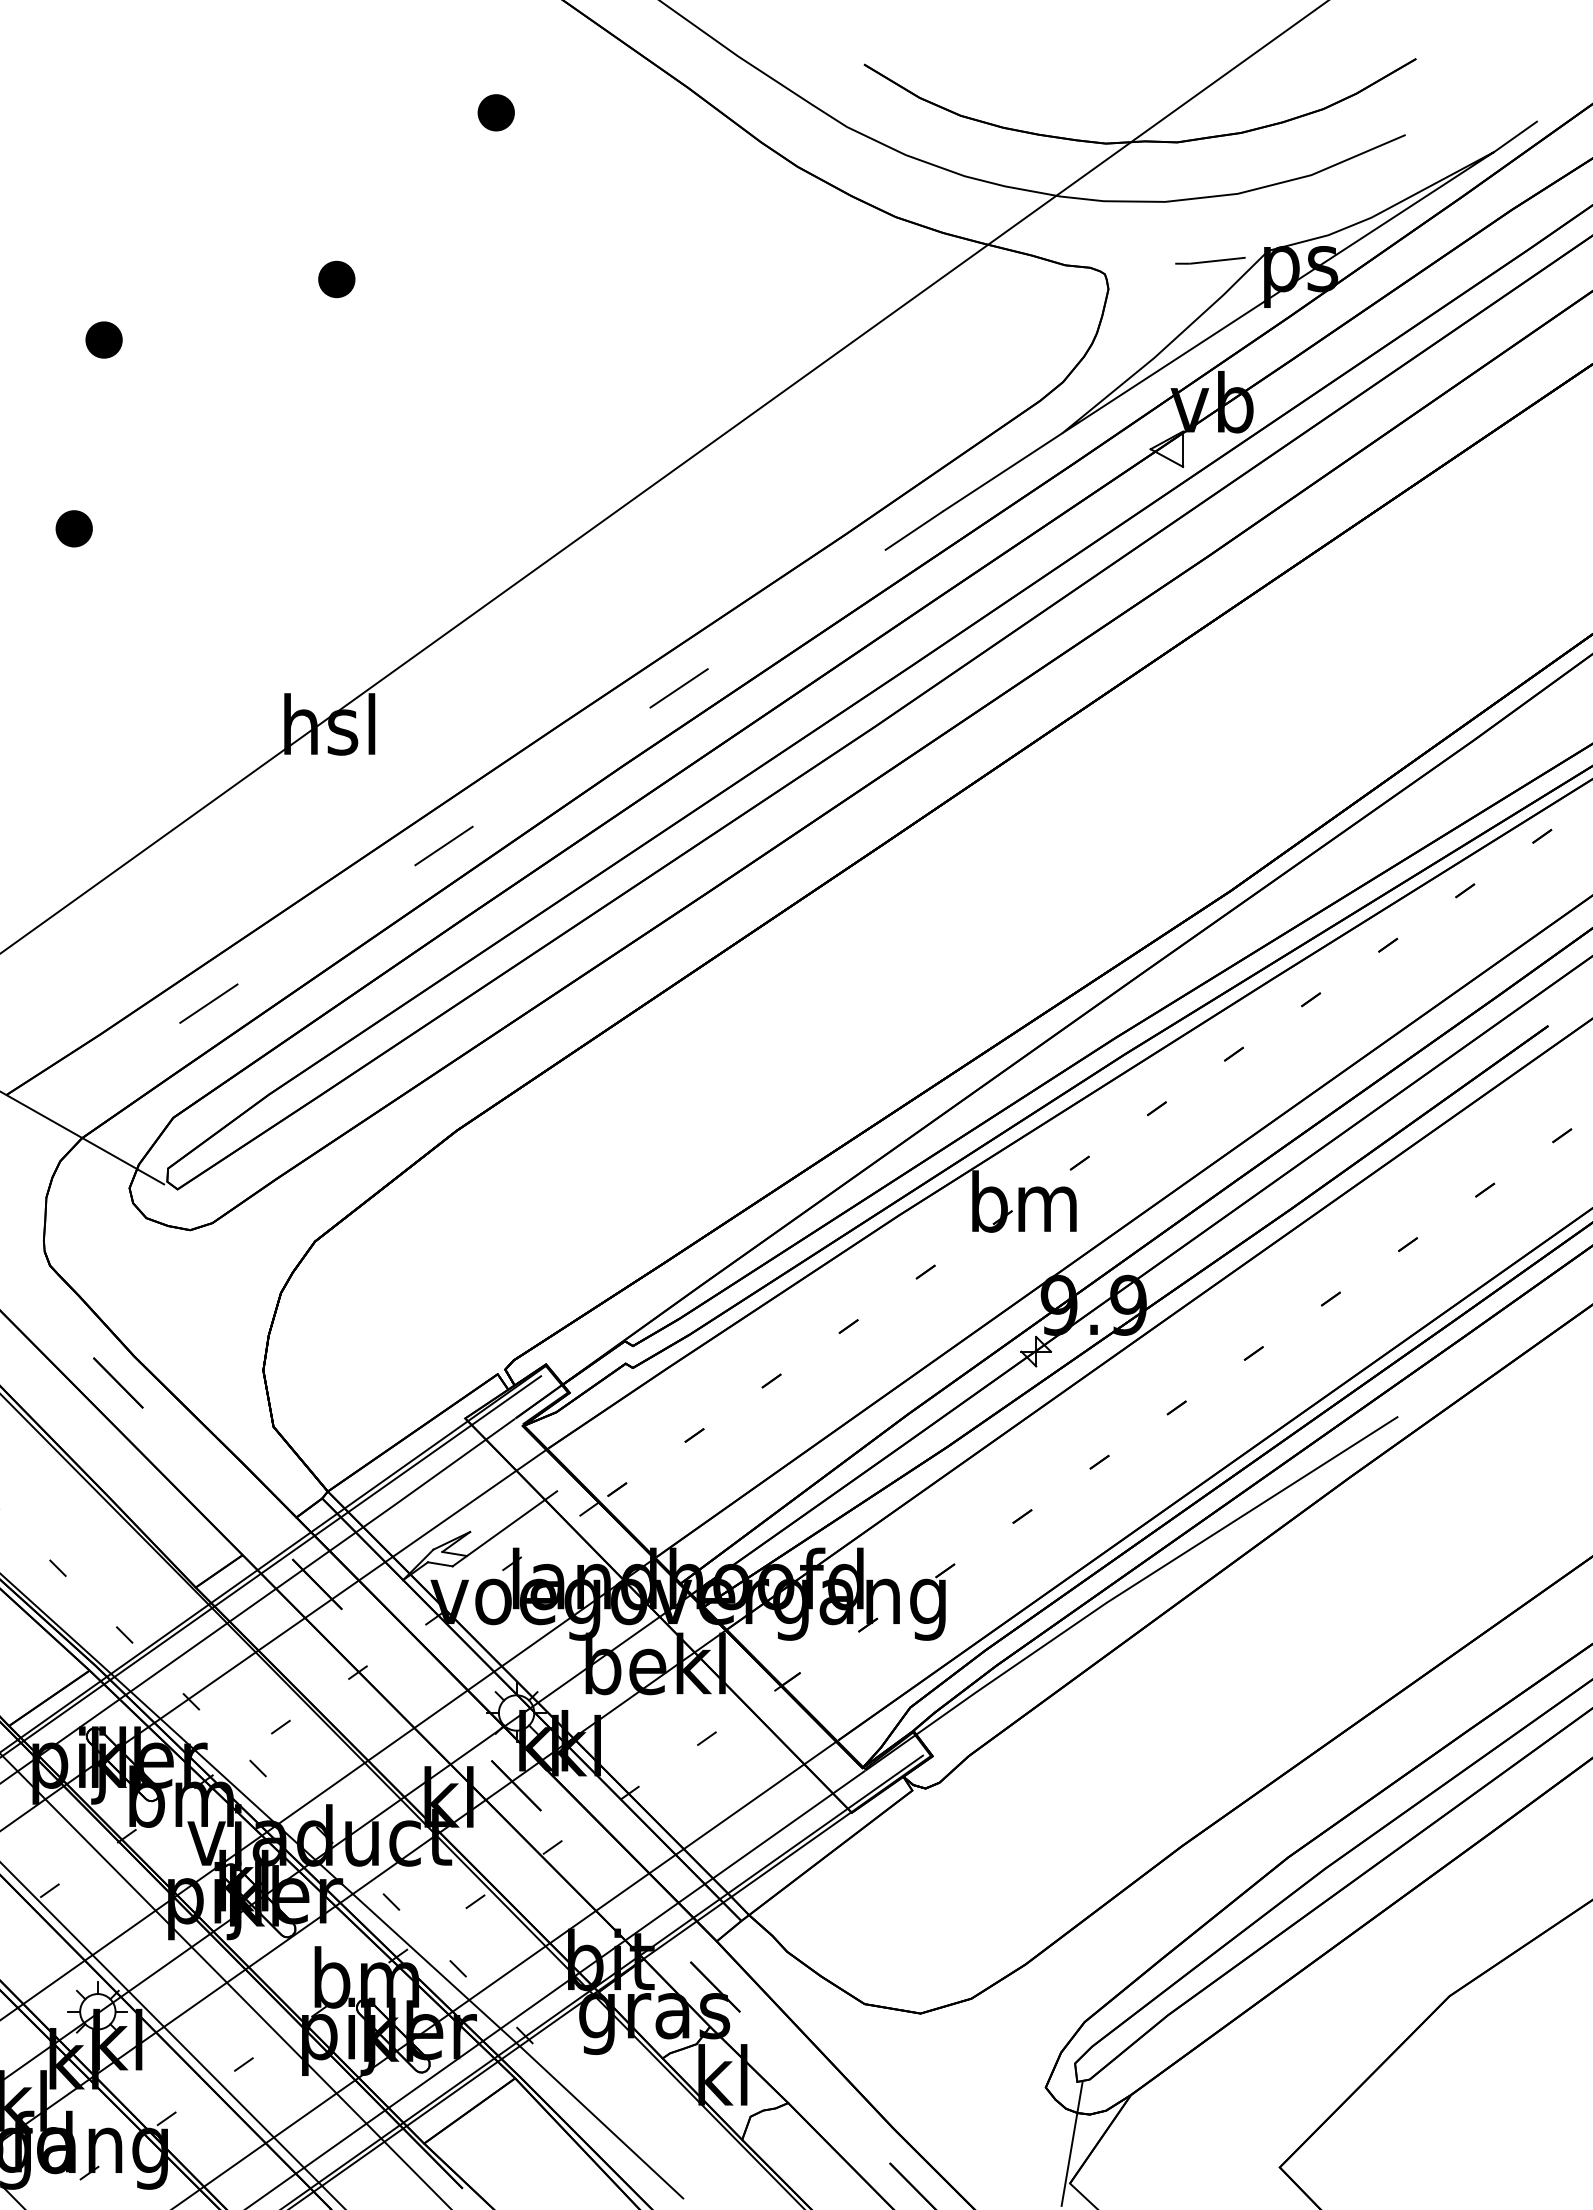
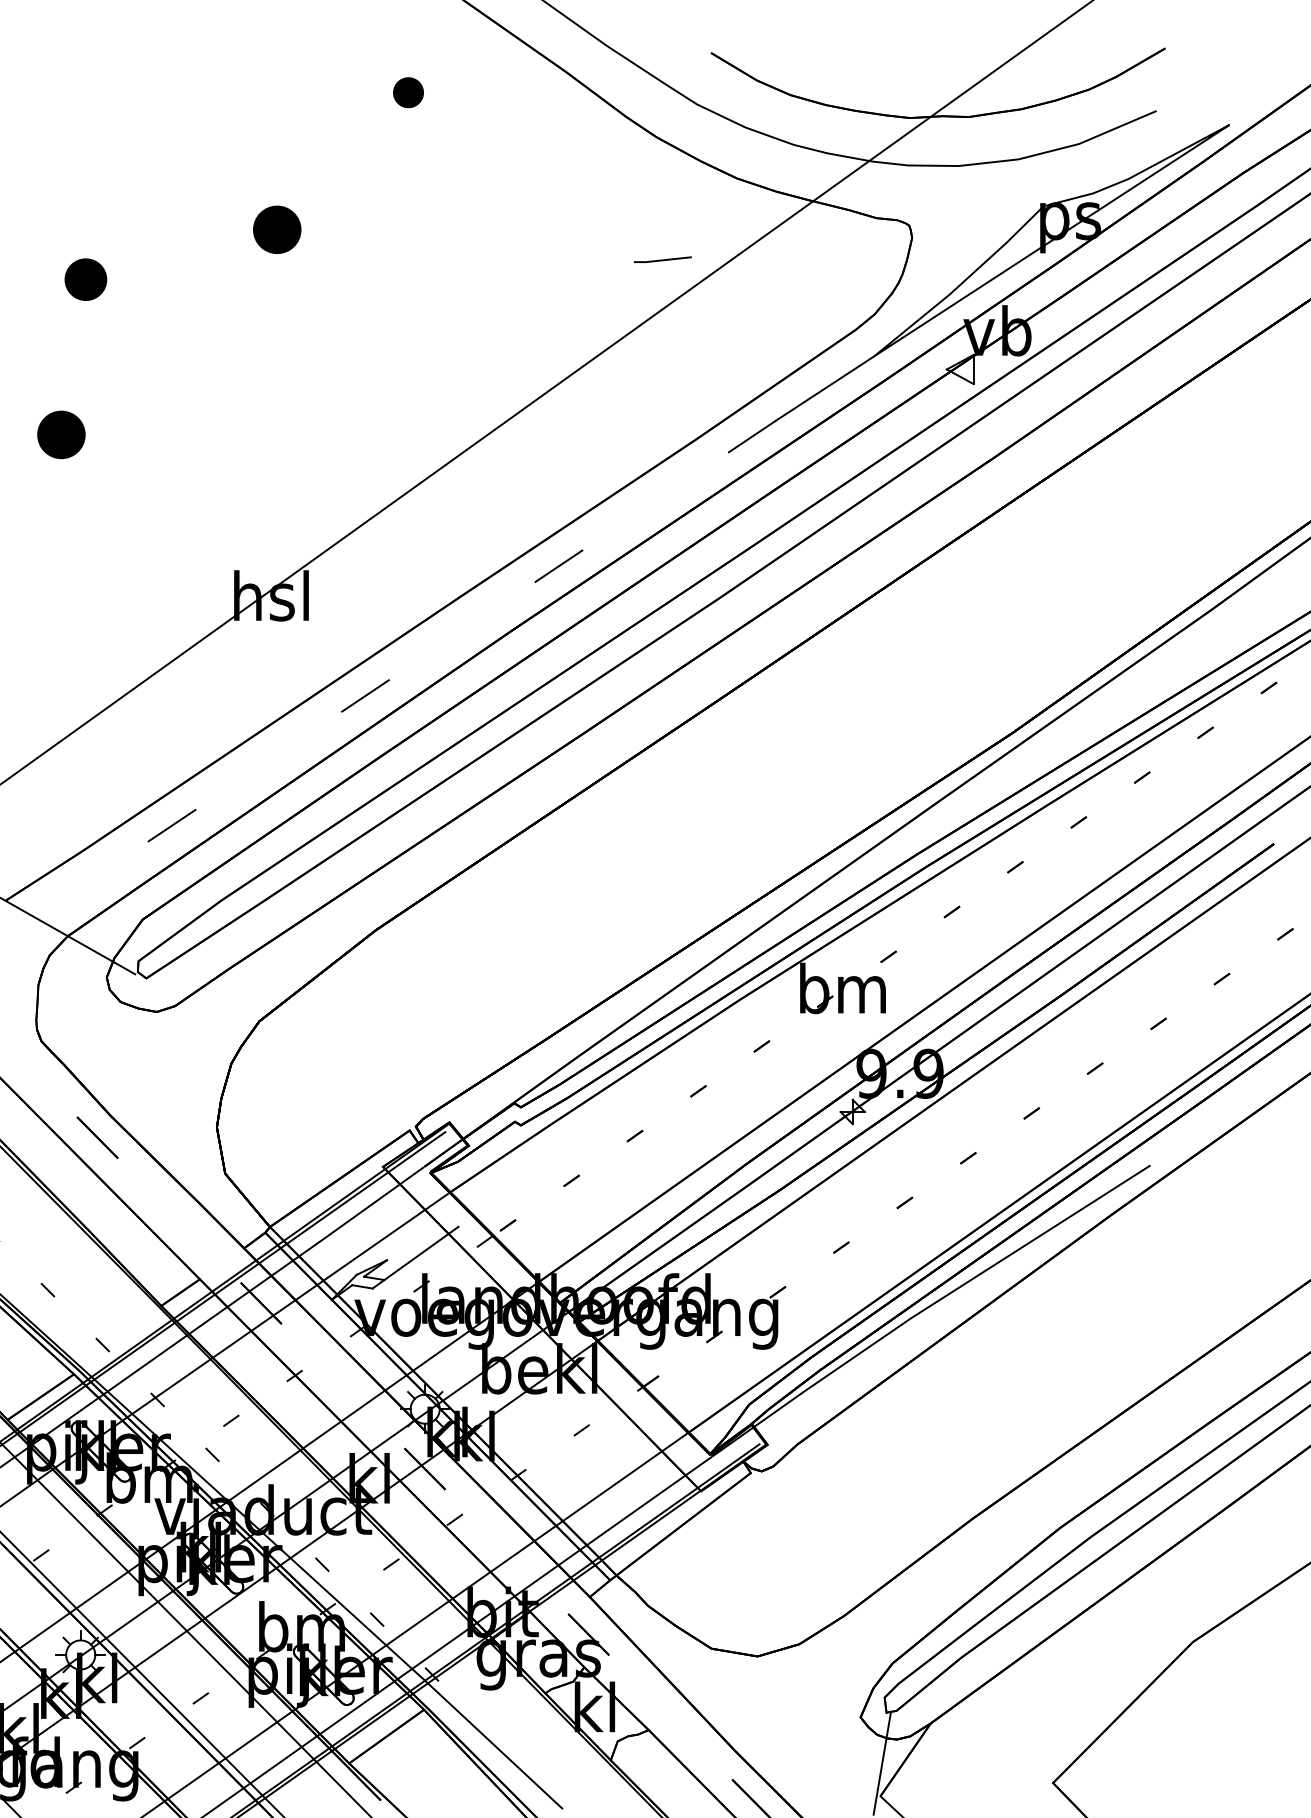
line: (1515, 136) -> (1247, 112), removed
line: (1210, 260) -> (662, 259), moved
part: (336, 279) -> (277, 229), size x1.6
part: (103, 339) -> (85, 279), size x1.4
part: (73, 528) -> (60, 434), size x1.6

